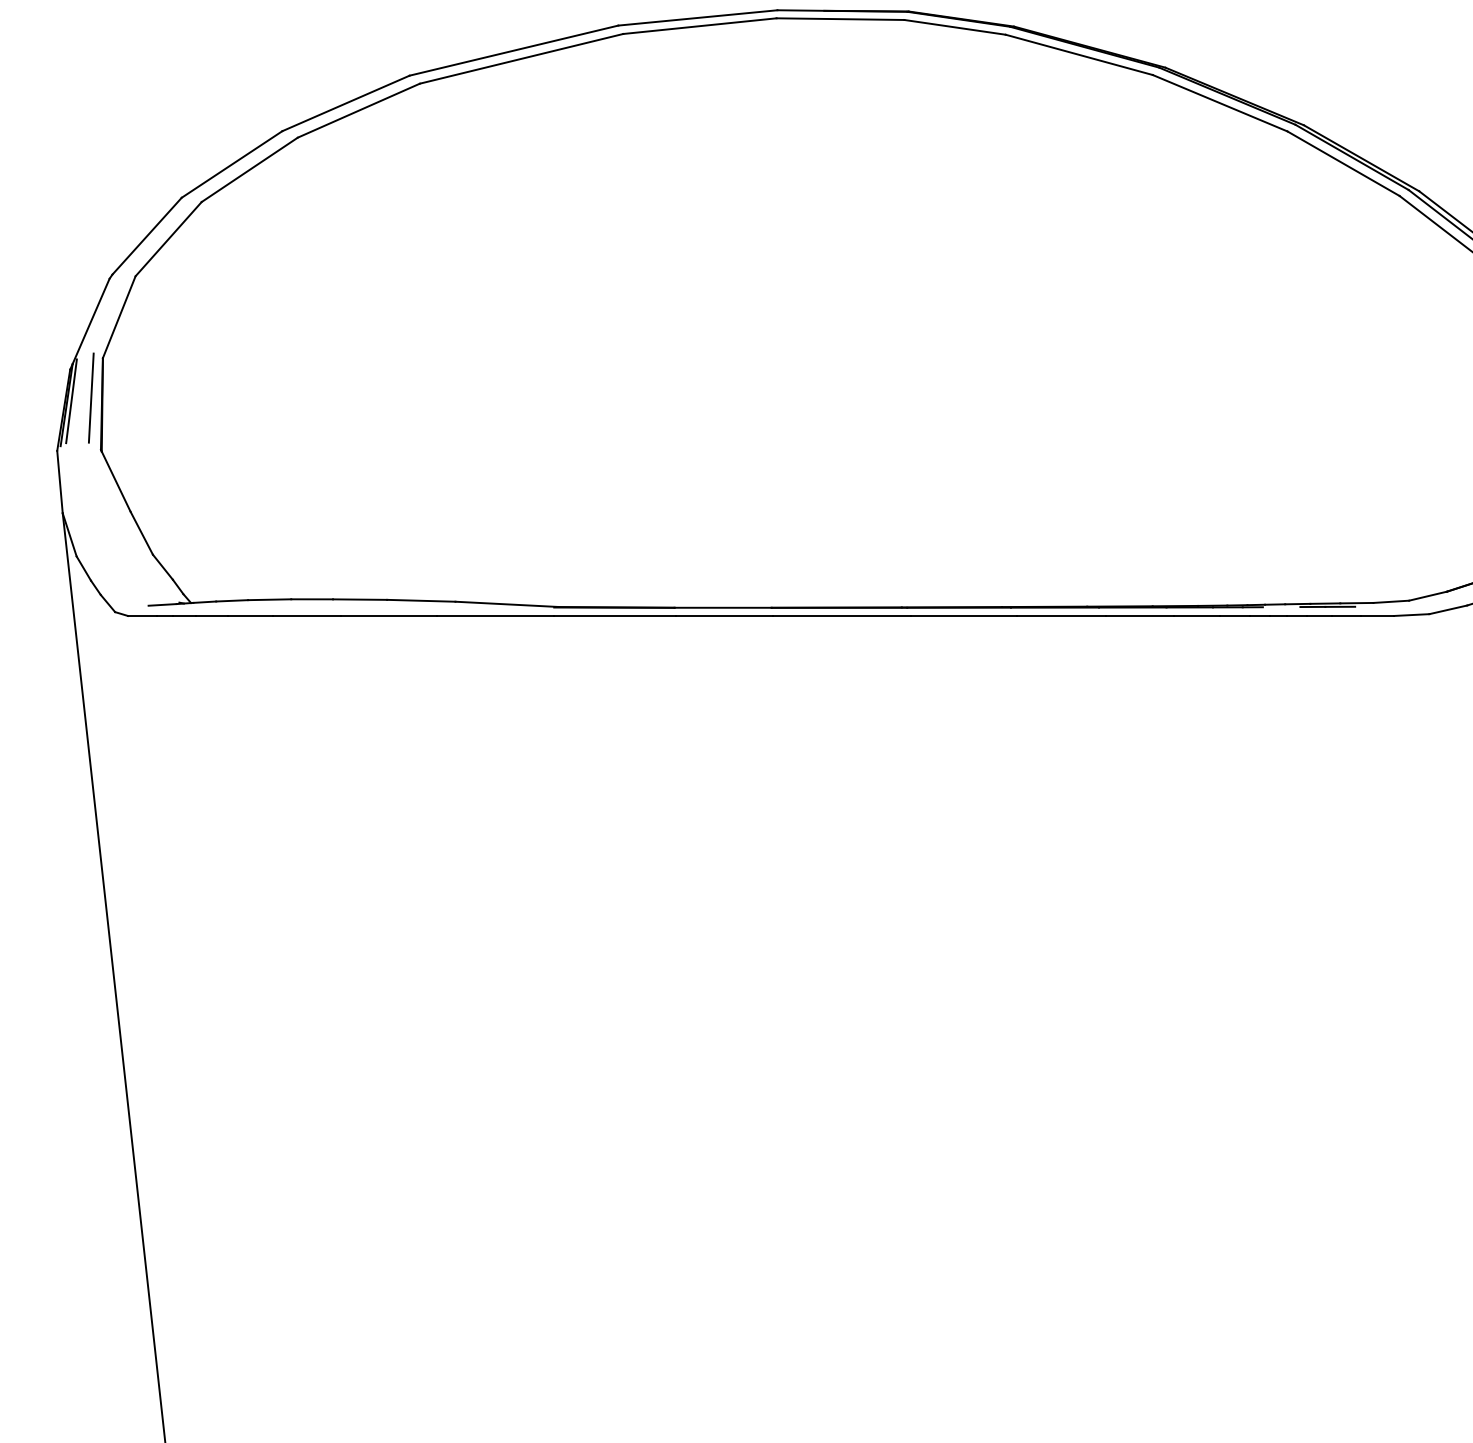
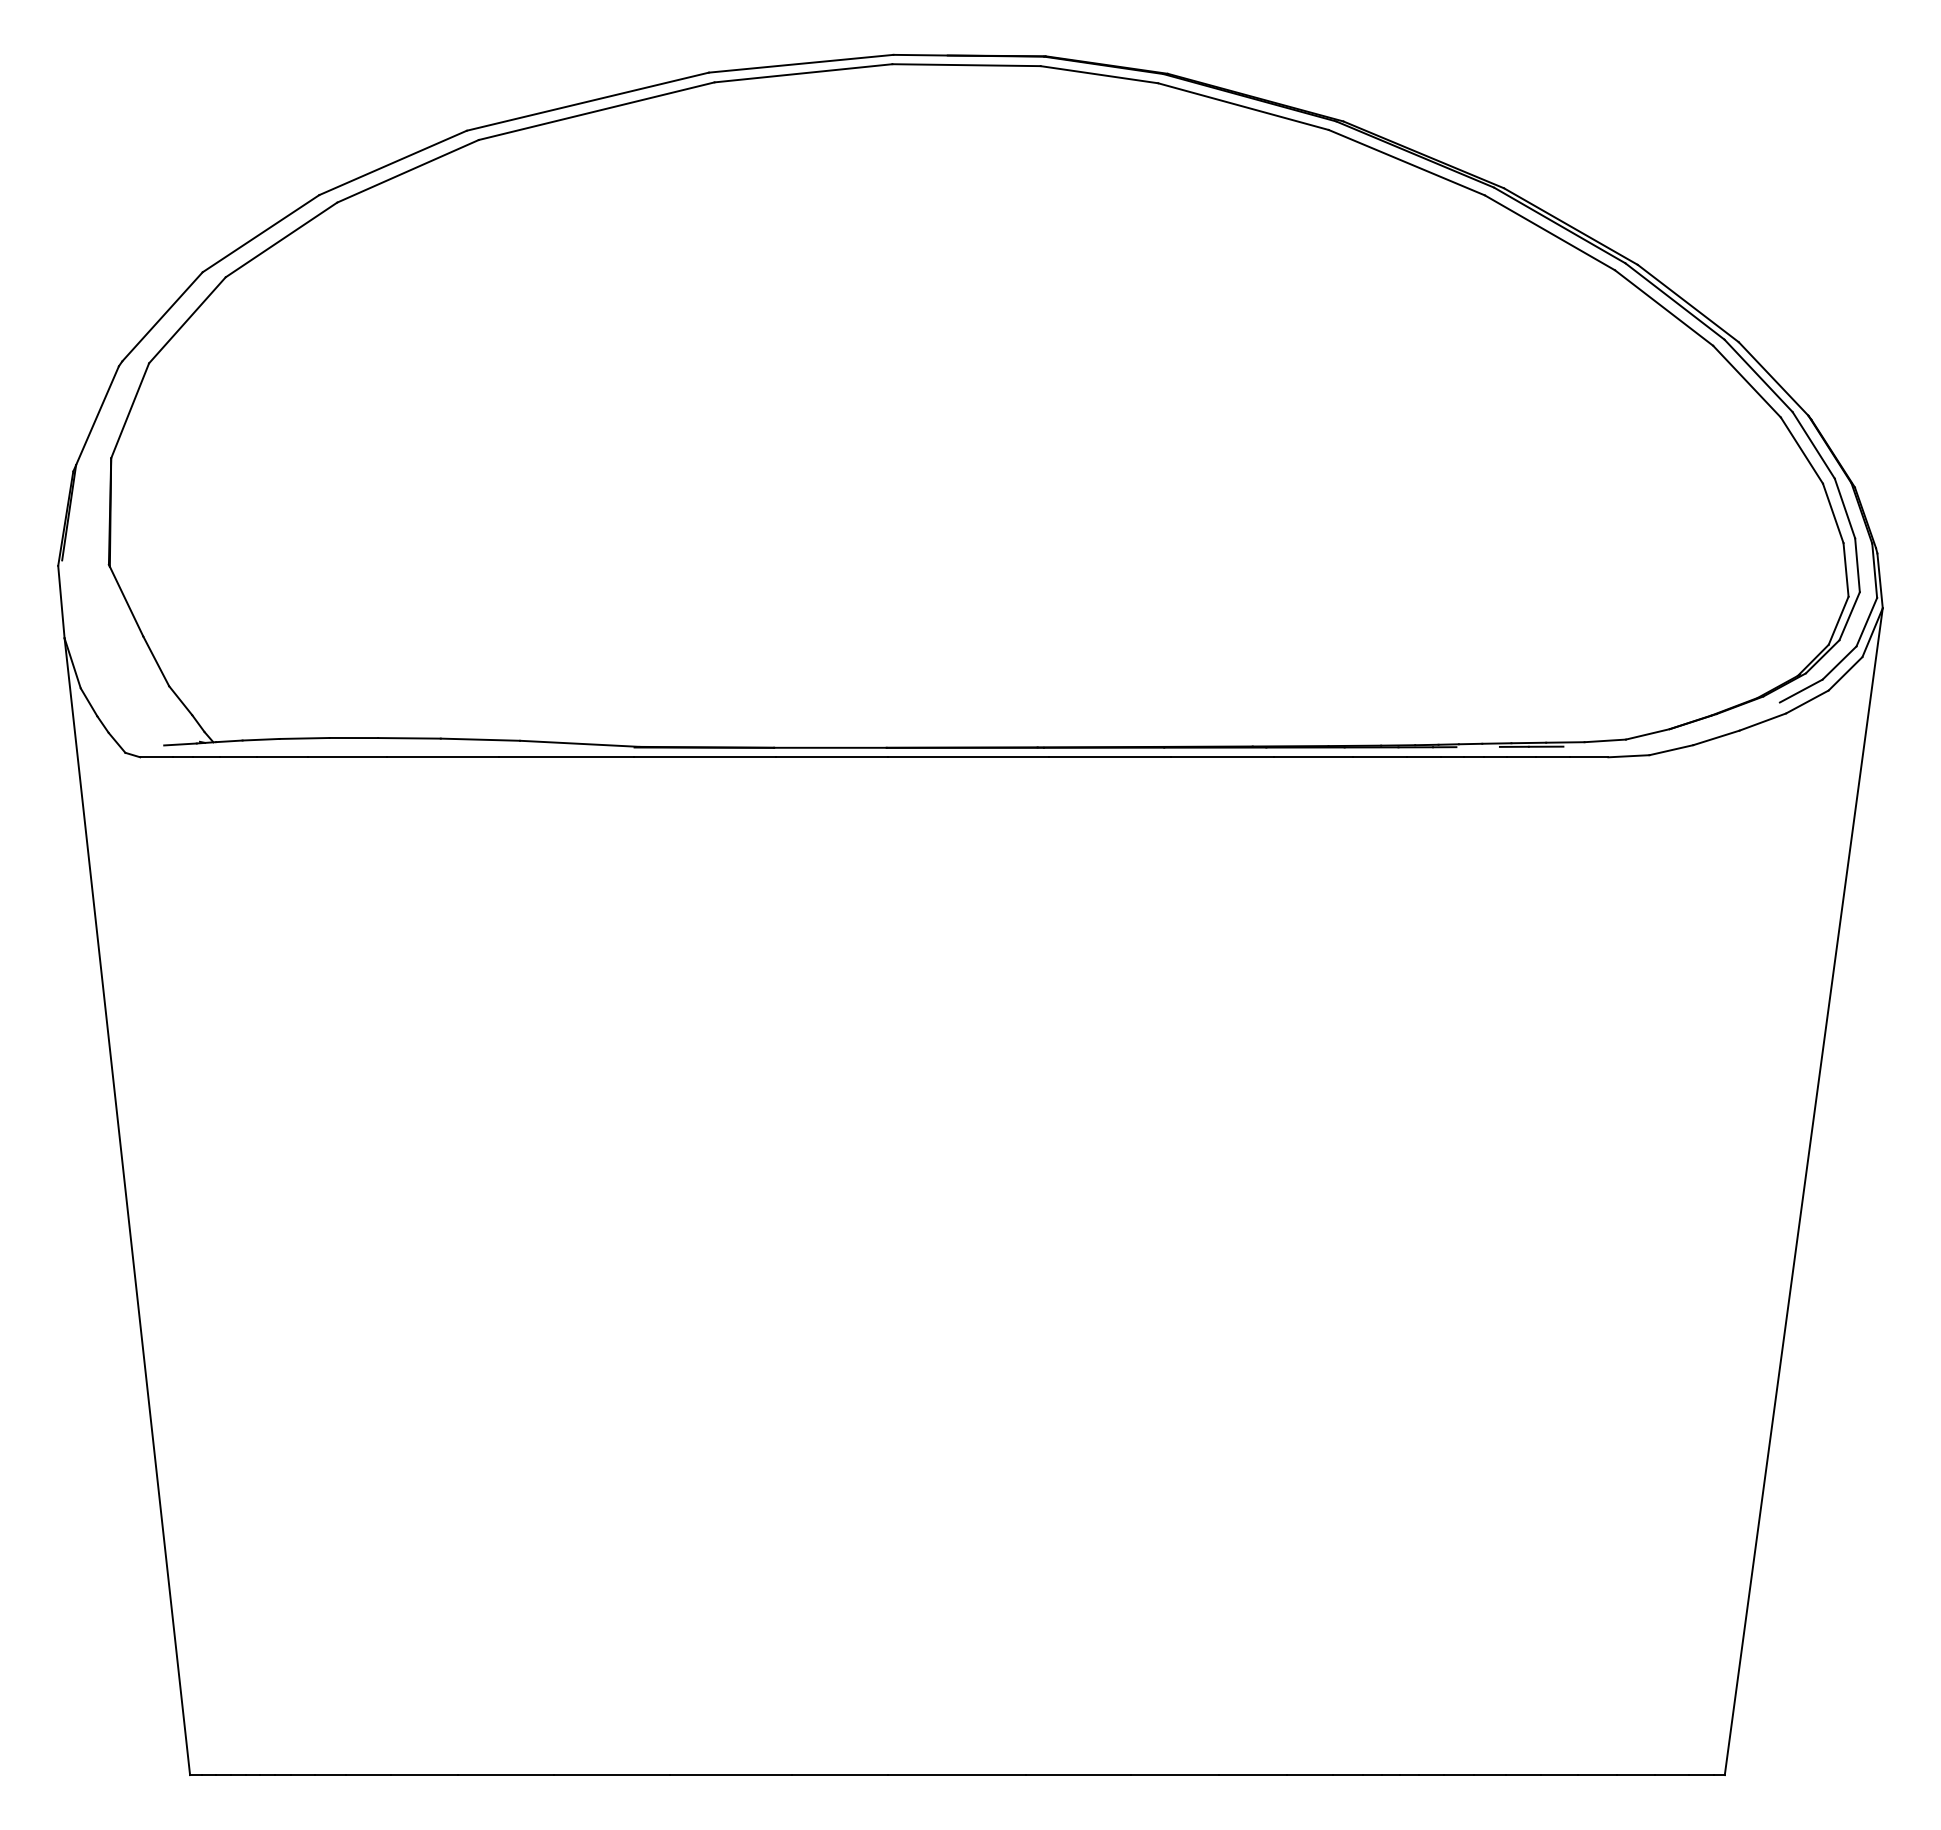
line: (91, 397) -> (97, 504), removed
line: (71, 400) -> (74, 507), removed

